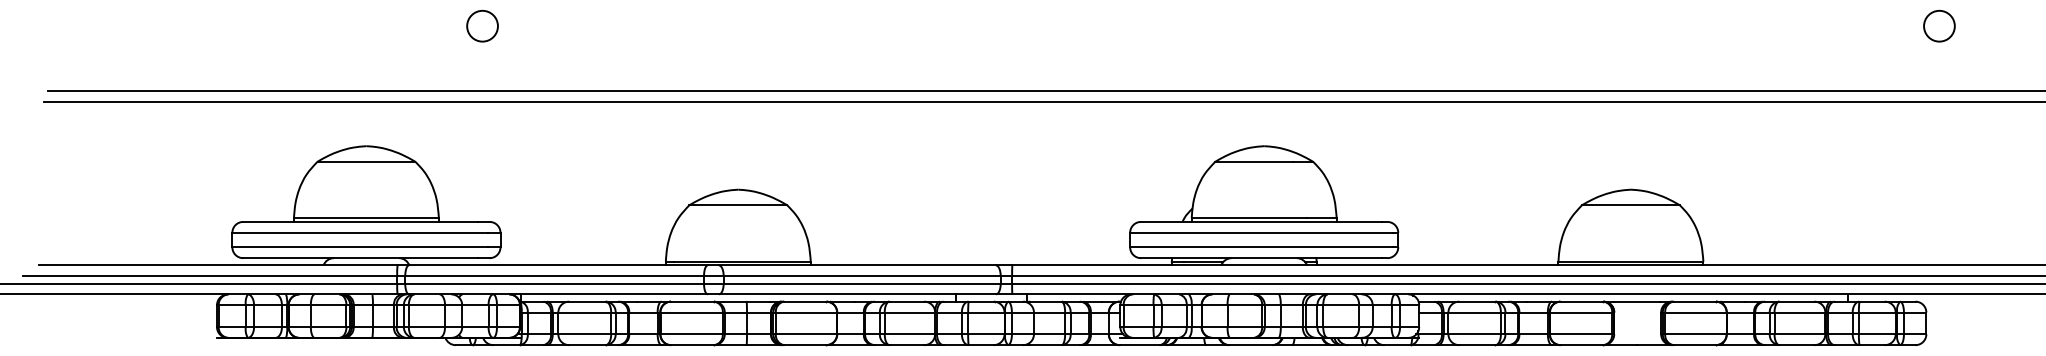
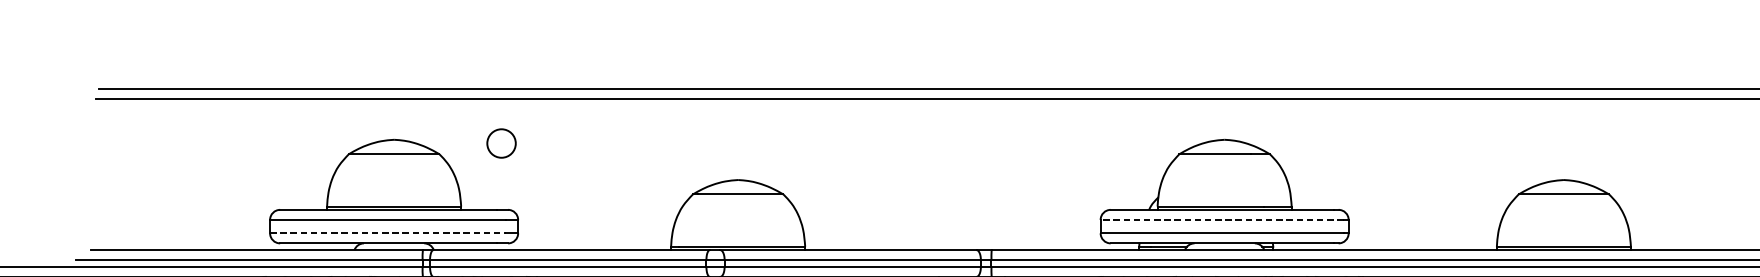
circle: (482, 25) -> (501, 142), moved
line: (1261, 232) -> (1222, 219), solid -> dashed
line: (360, 247) -> (388, 233), solid -> dashed

